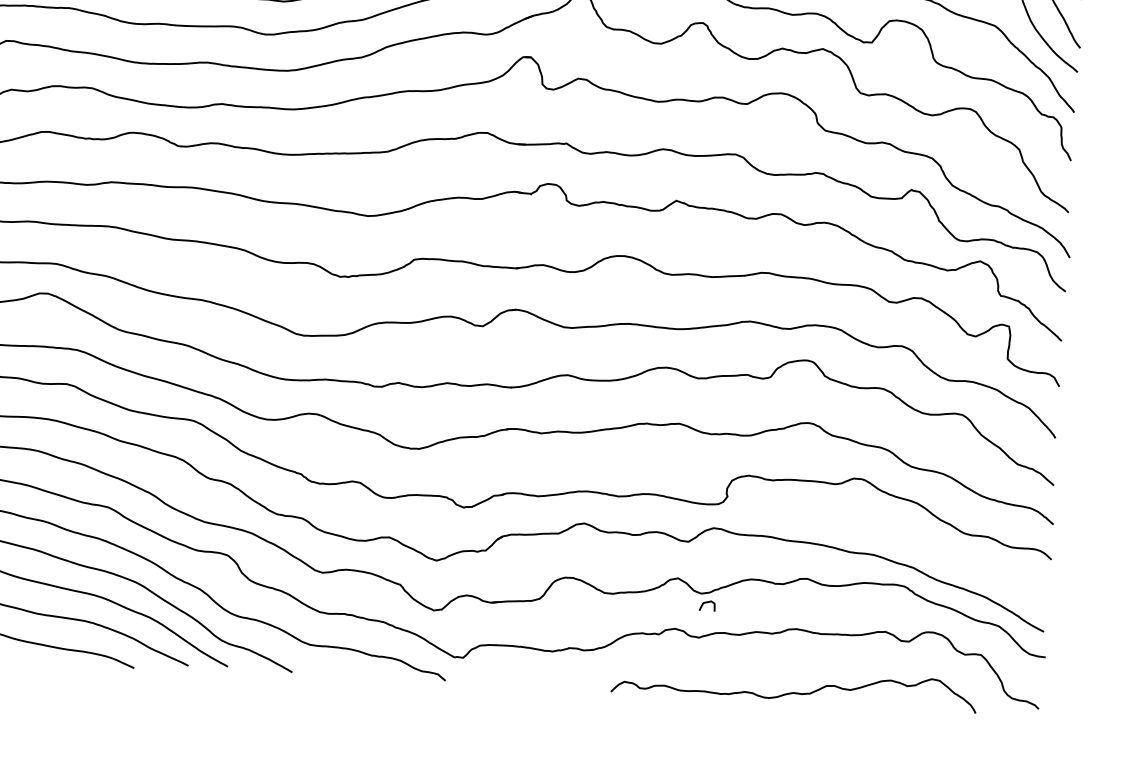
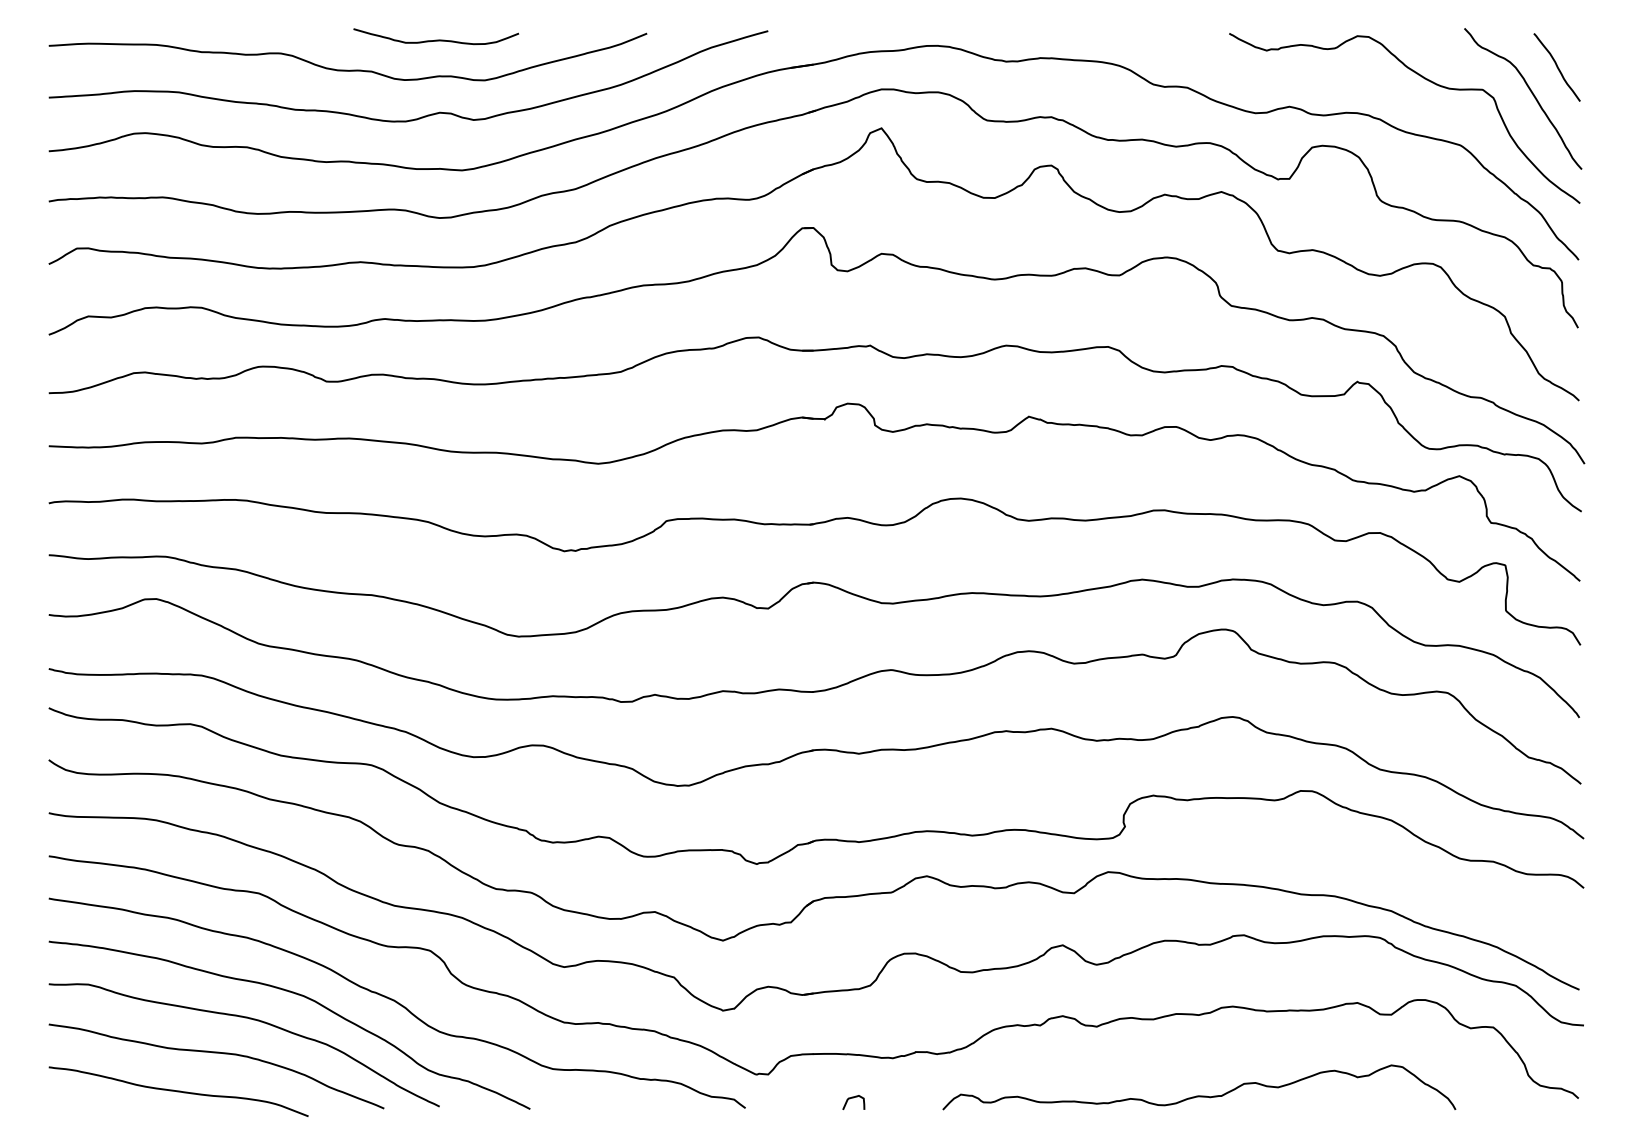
curve: (707, 603) -> (853, 1098), moved
curve: (794, 692) -> (1199, 1095), moved

